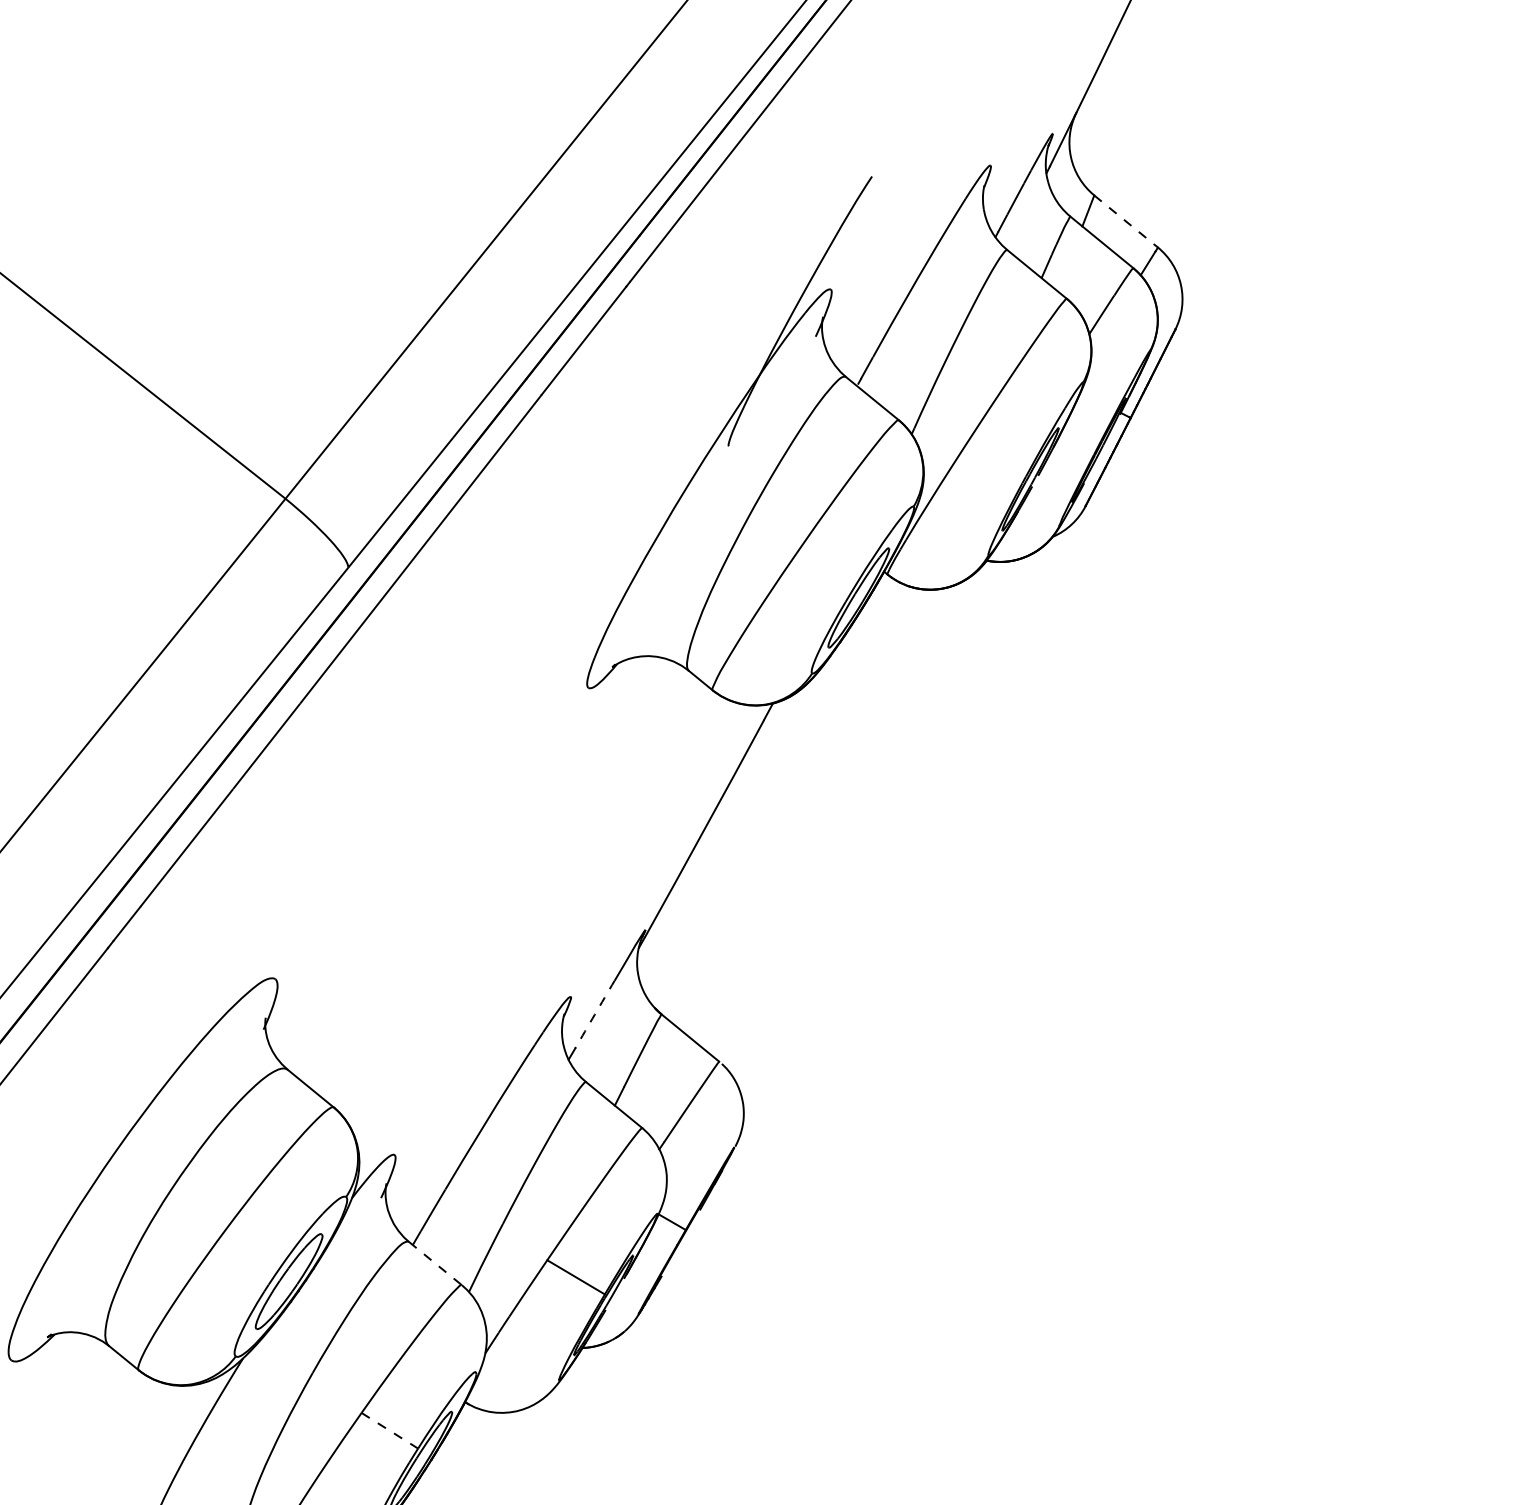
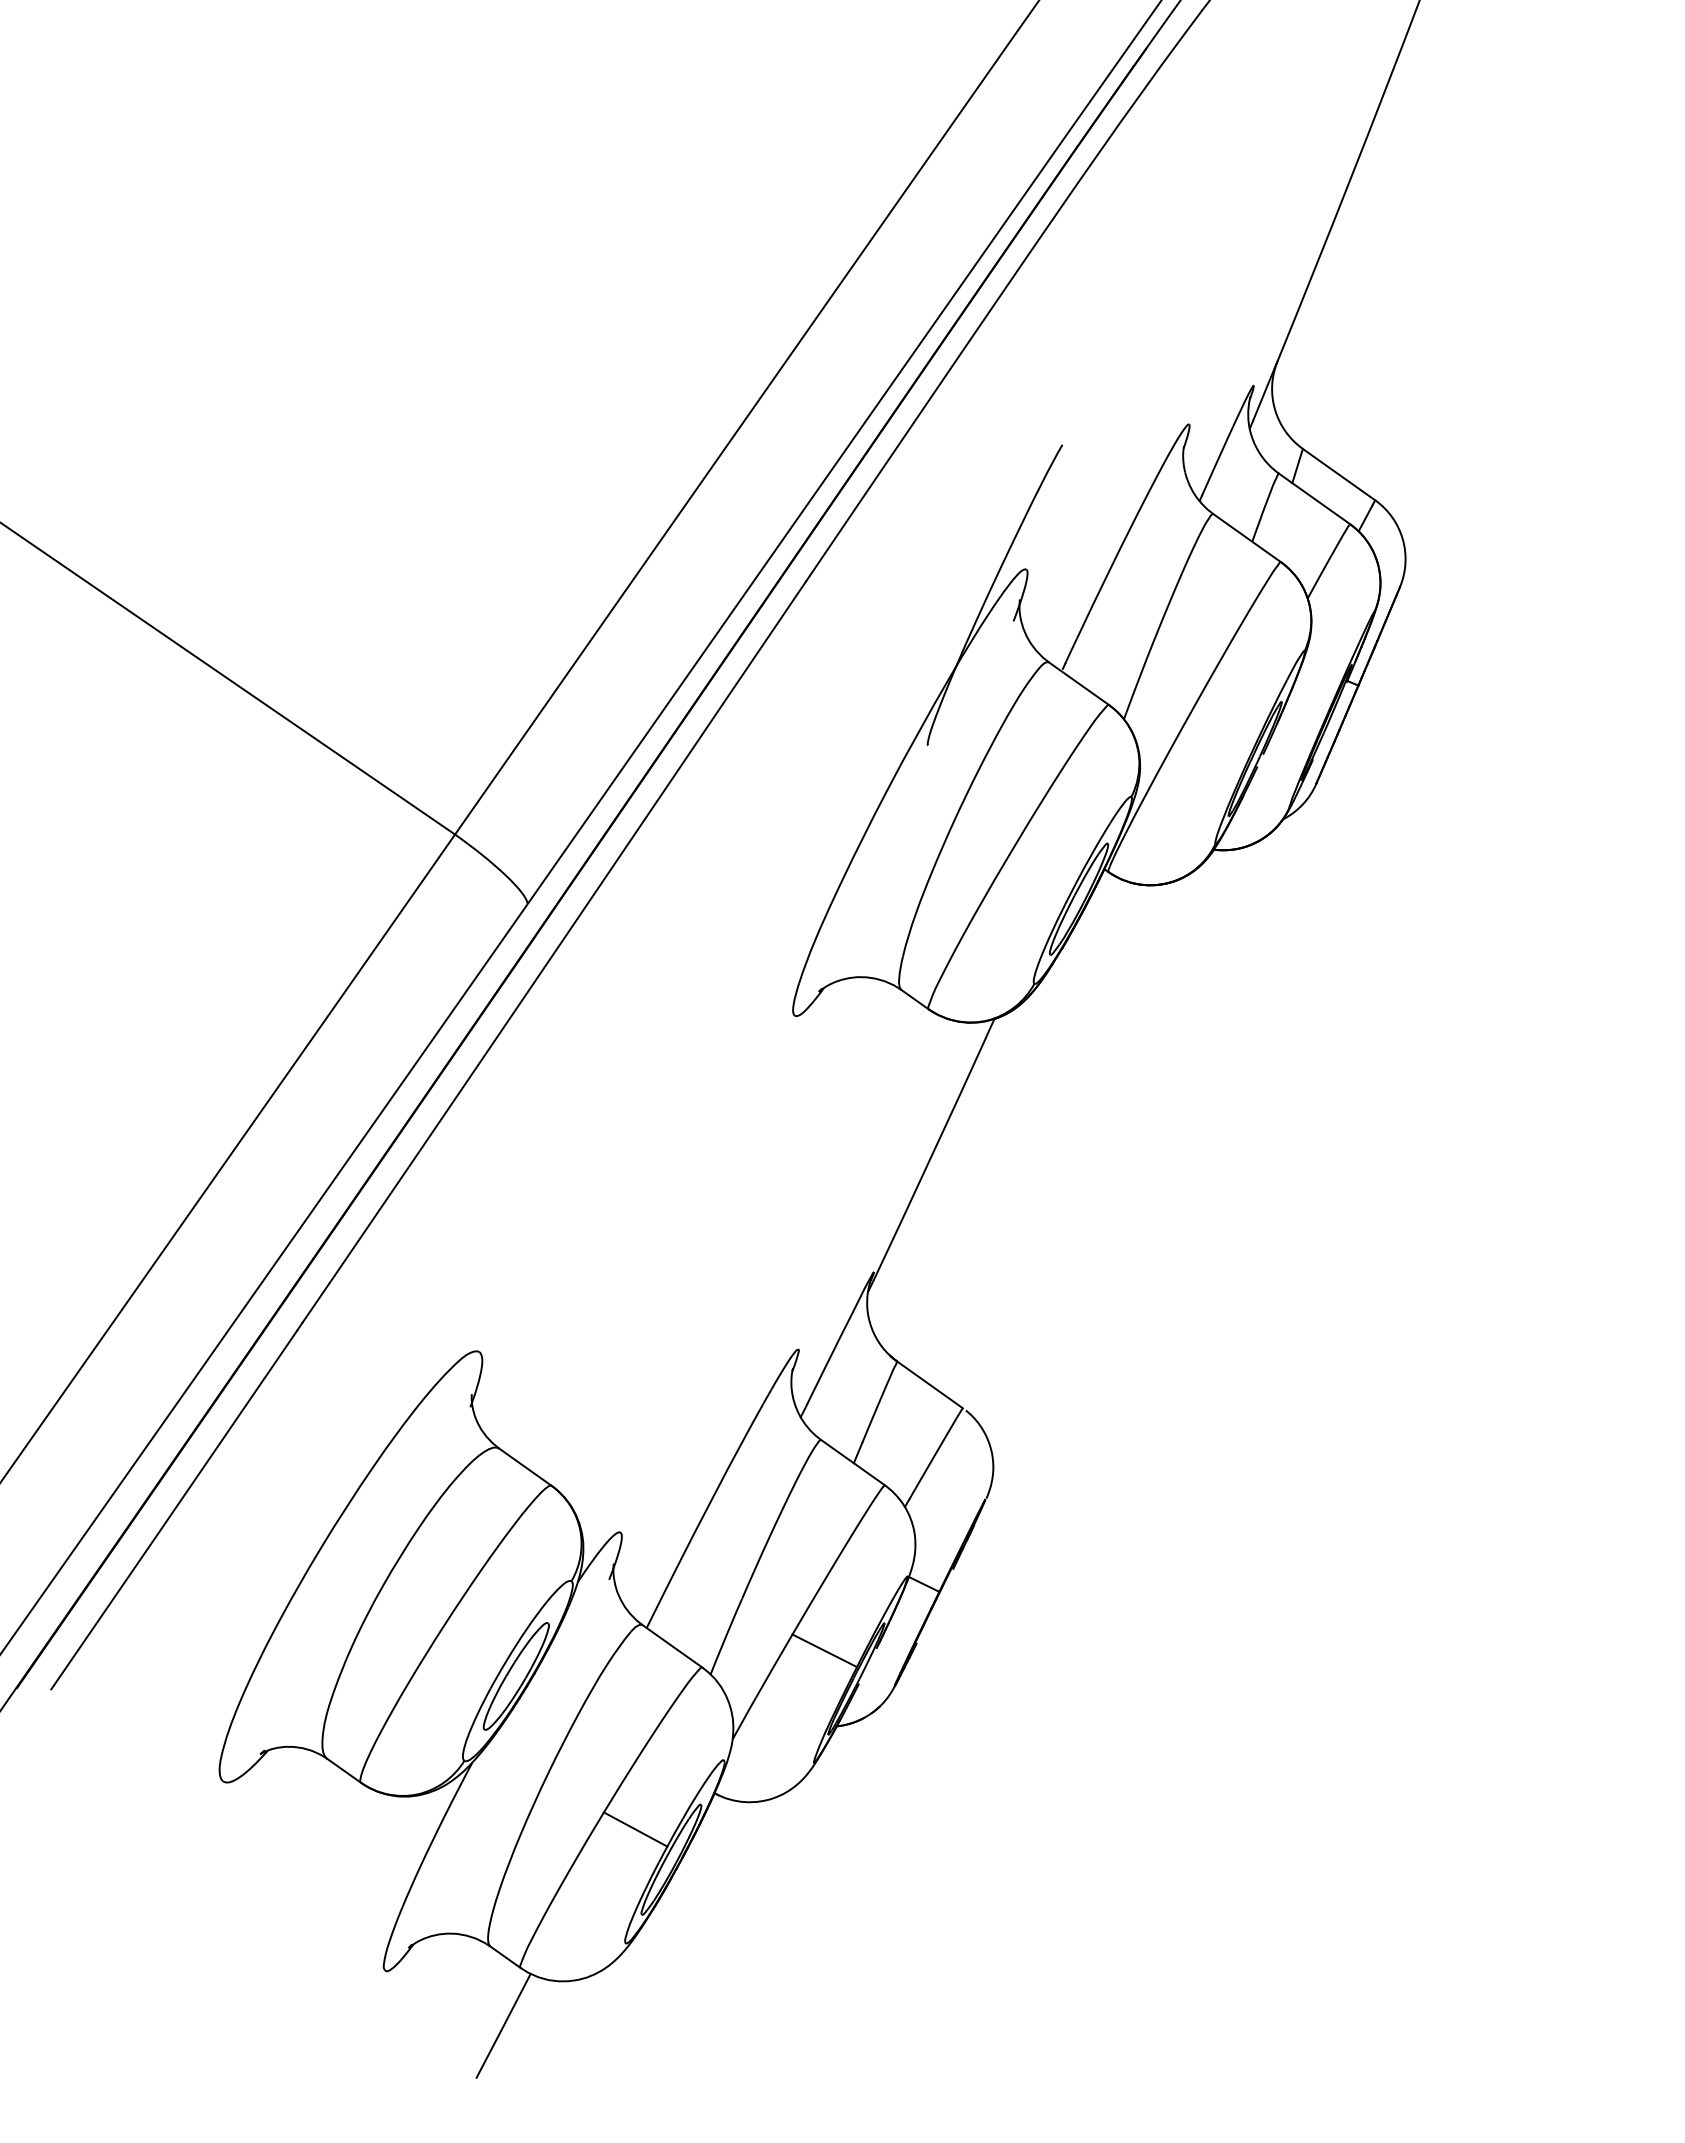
line: (1126, 221) -> (1339, 474), dashed -> solid
arc: (594, 1014) -> (825, 1366), dashed -> solid
line: (435, 1263) -> (672, 1646), dashed -> solid
line: (390, 1430) -> (636, 1829), dashed -> solid

